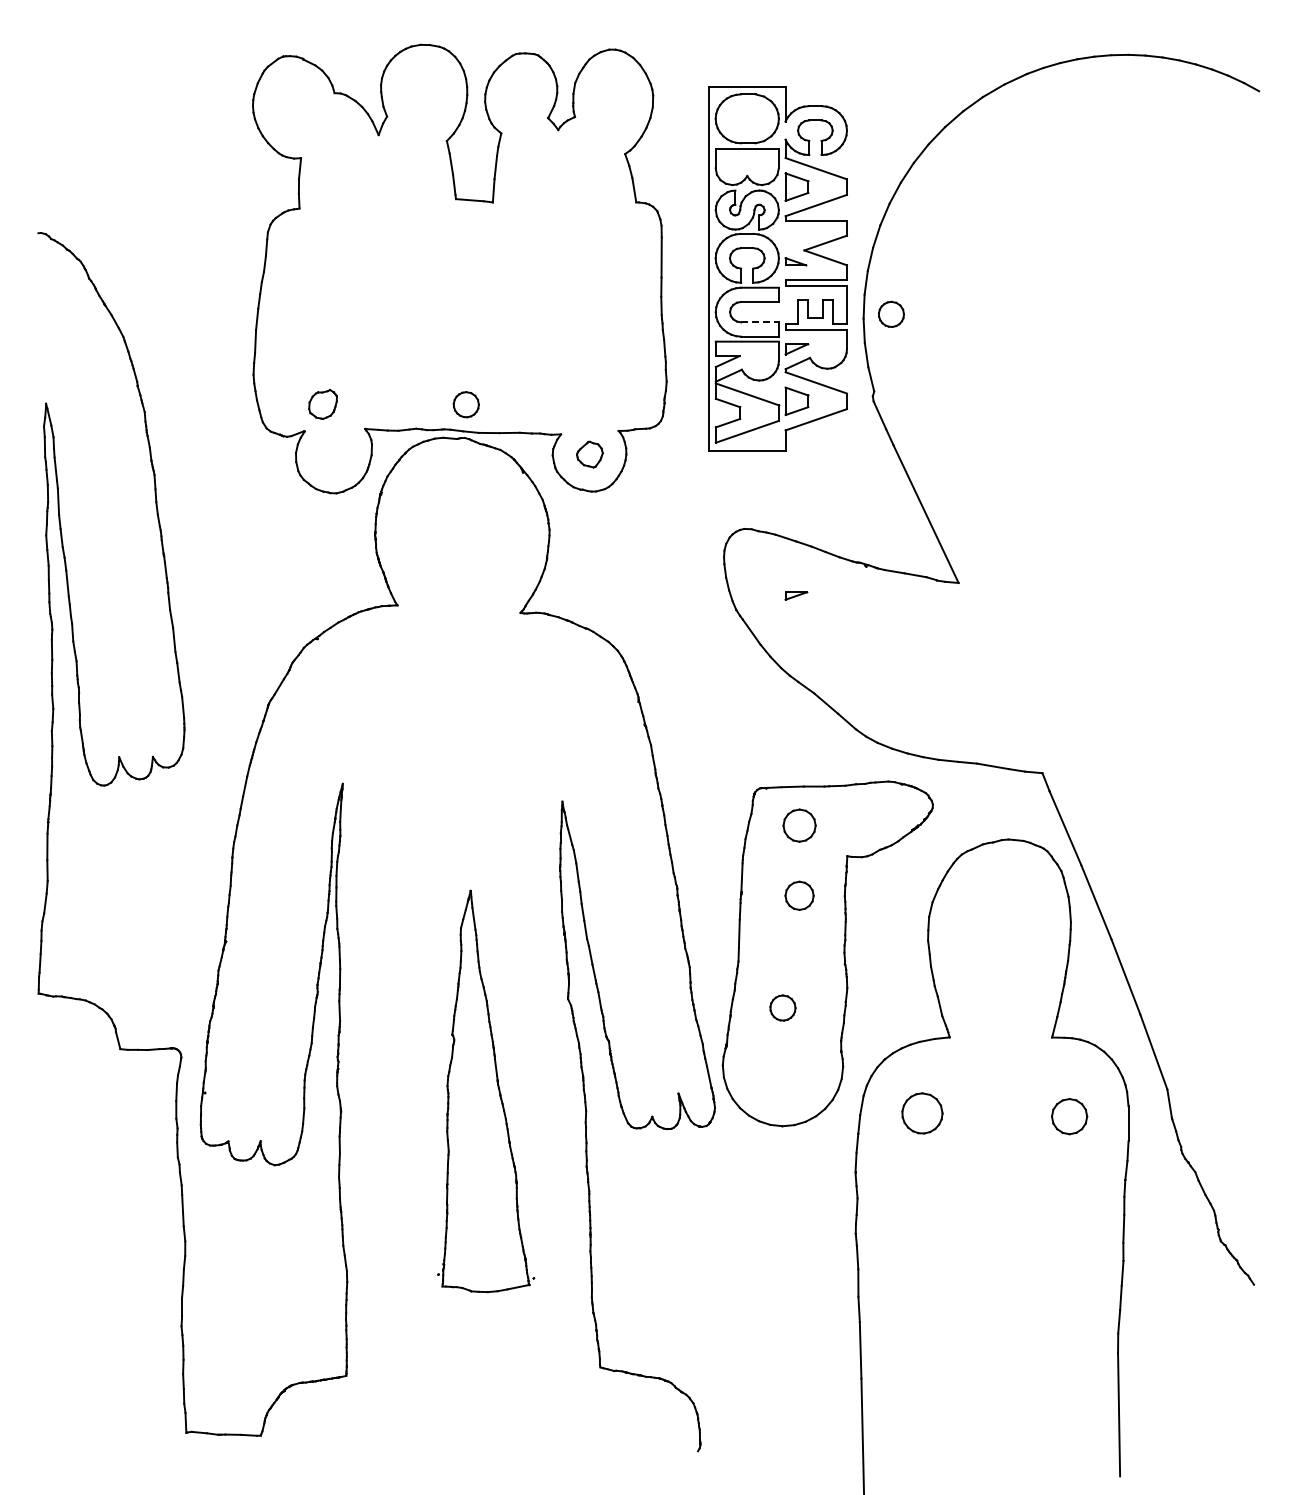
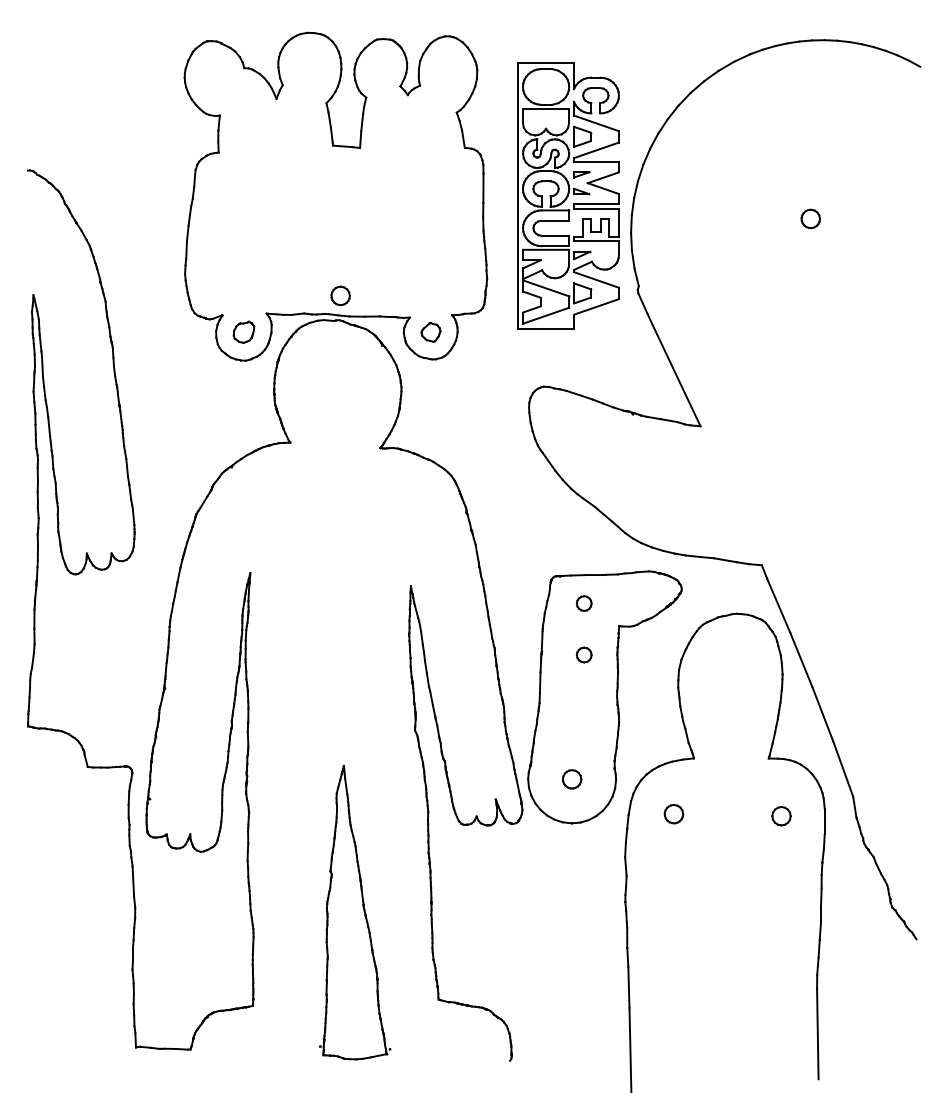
part: (891, 313) -> (810, 218), moved
line: (760, 322) -> (555, 235), dashed -> solid
part: (322, 404) -> (243, 332), moved
part: (796, 595) -> (582, 174), moved
part: (799, 825) -> (584, 603), size x0.62
part: (799, 896) -> (584, 655), size x0.71
part: (782, 1007) -> (571, 778), moved
part: (486, 1091) -> (355, 912), moved
part: (921, 1113) -> (673, 814), size x0.62
part: (1068, 1115) -> (780, 815), size x0.71

